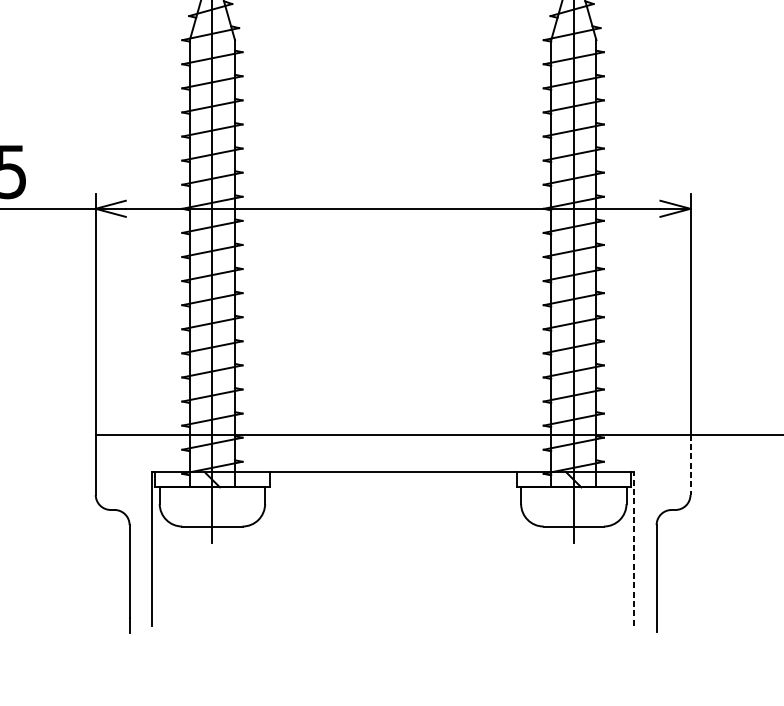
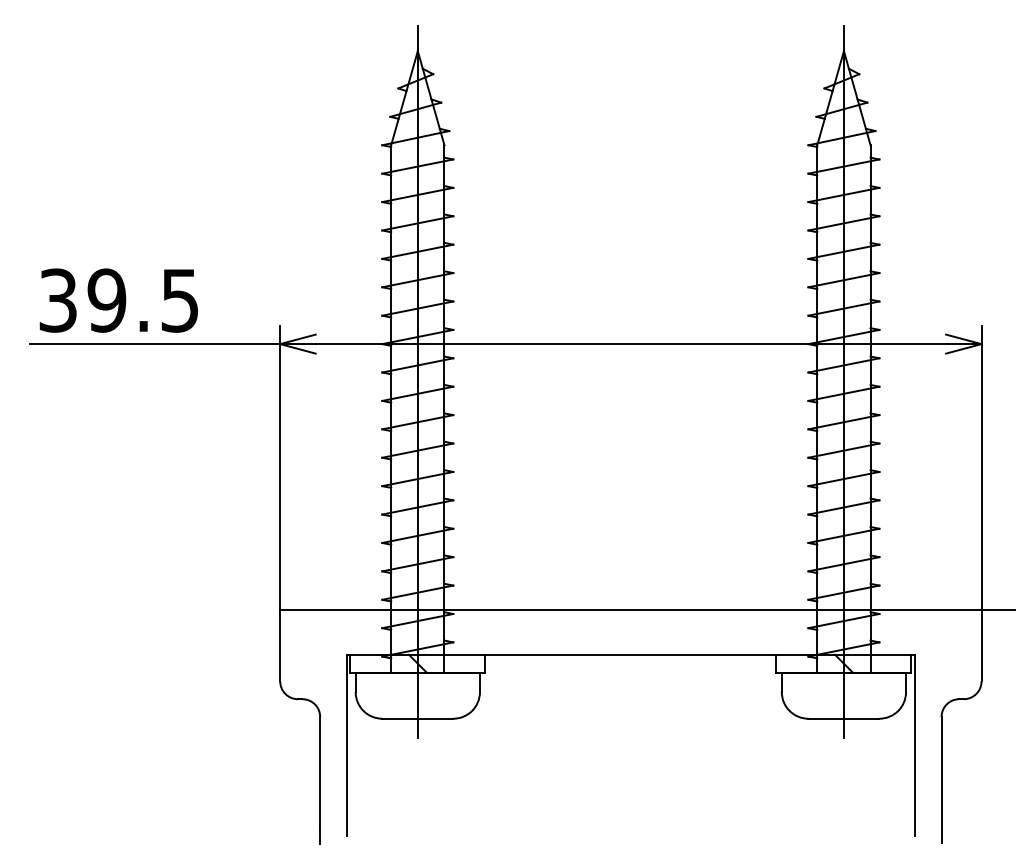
line: (690, 464) -> (981, 645), dashed -> solid
line: (633, 548) -> (914, 744), dashed -> solid

